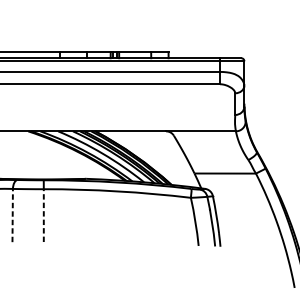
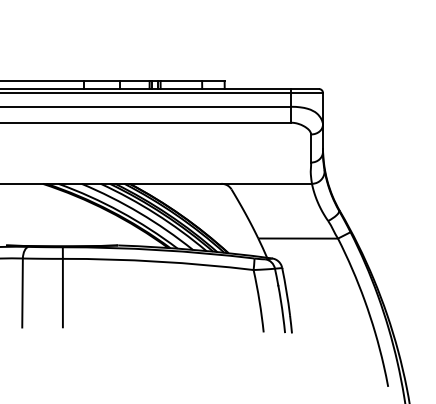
line: (12, 215) -> (22, 292), dashed -> solid
line: (43, 215) -> (62, 292), dashed -> solid

